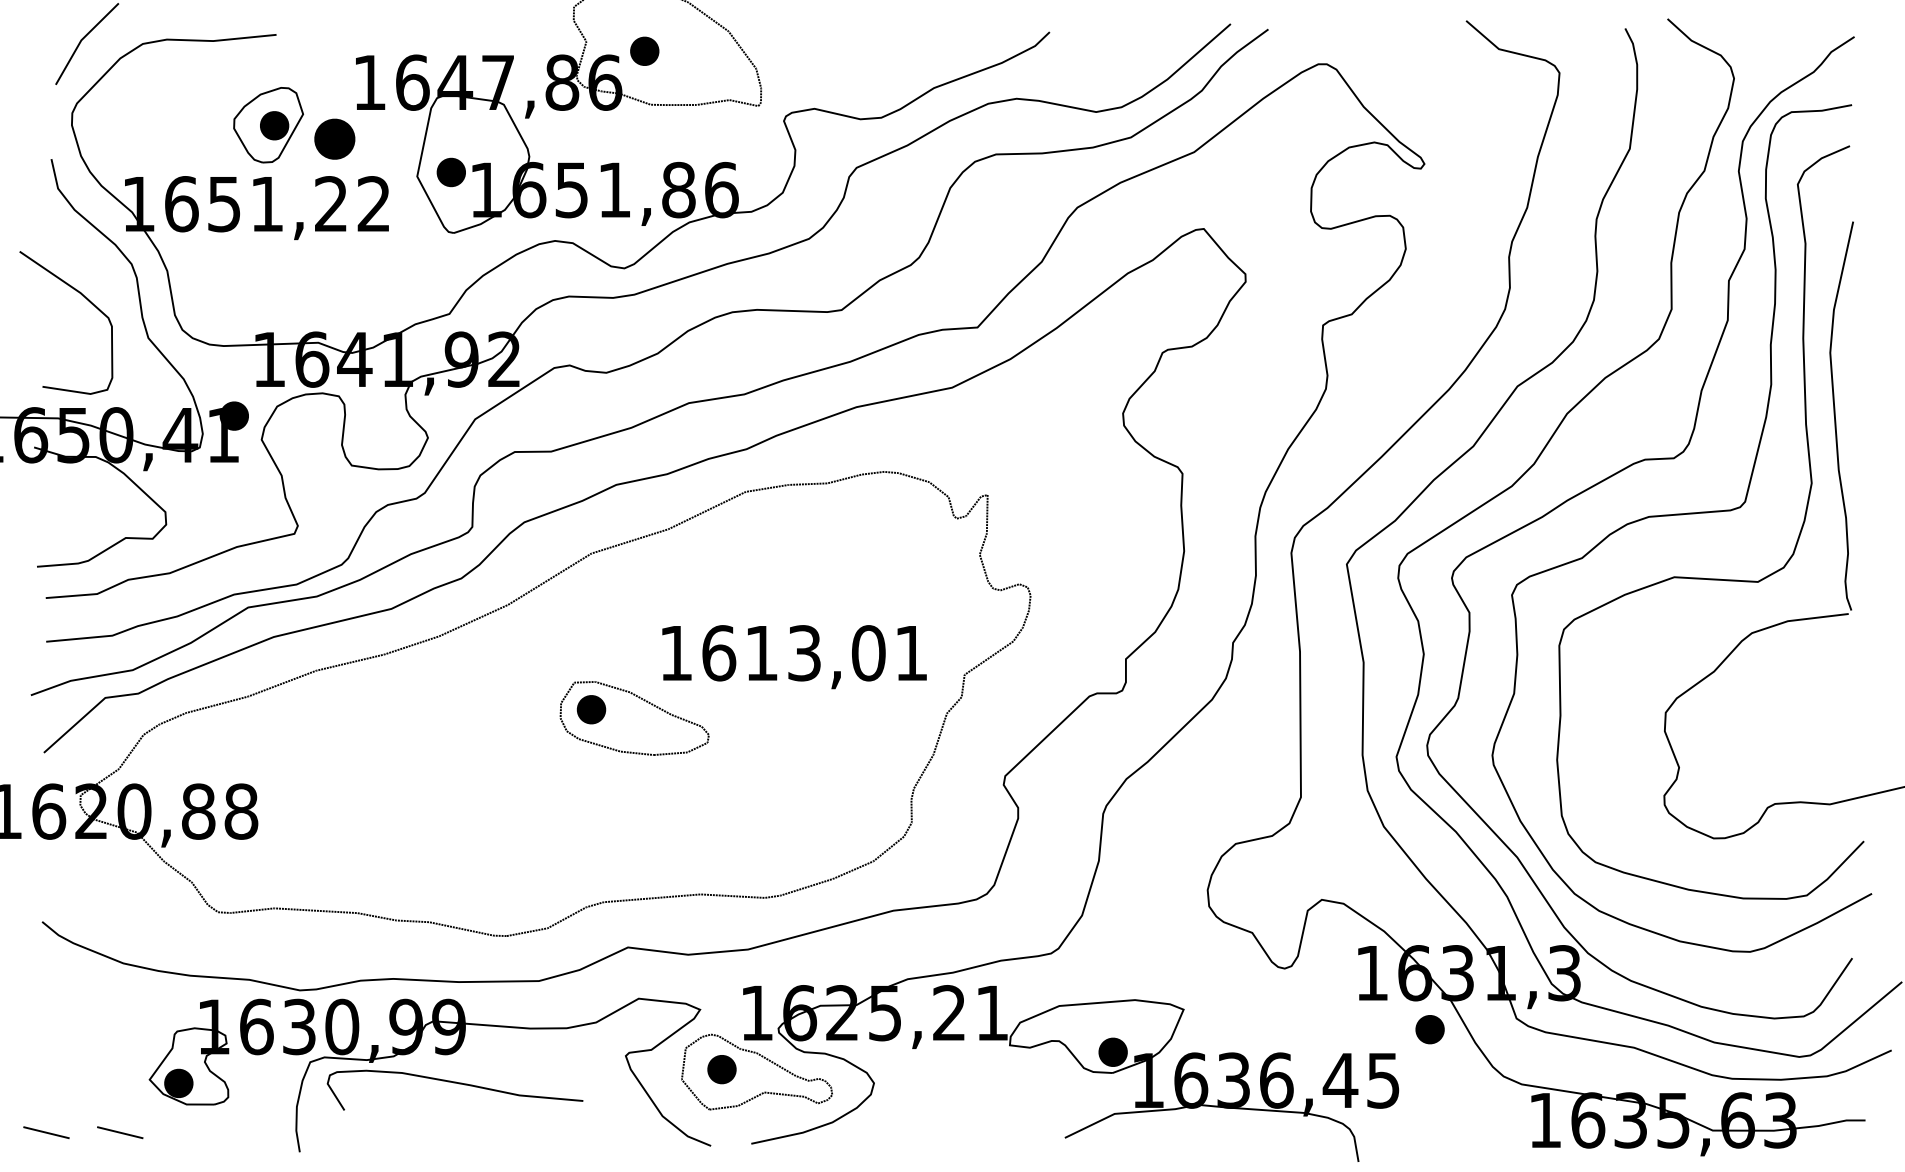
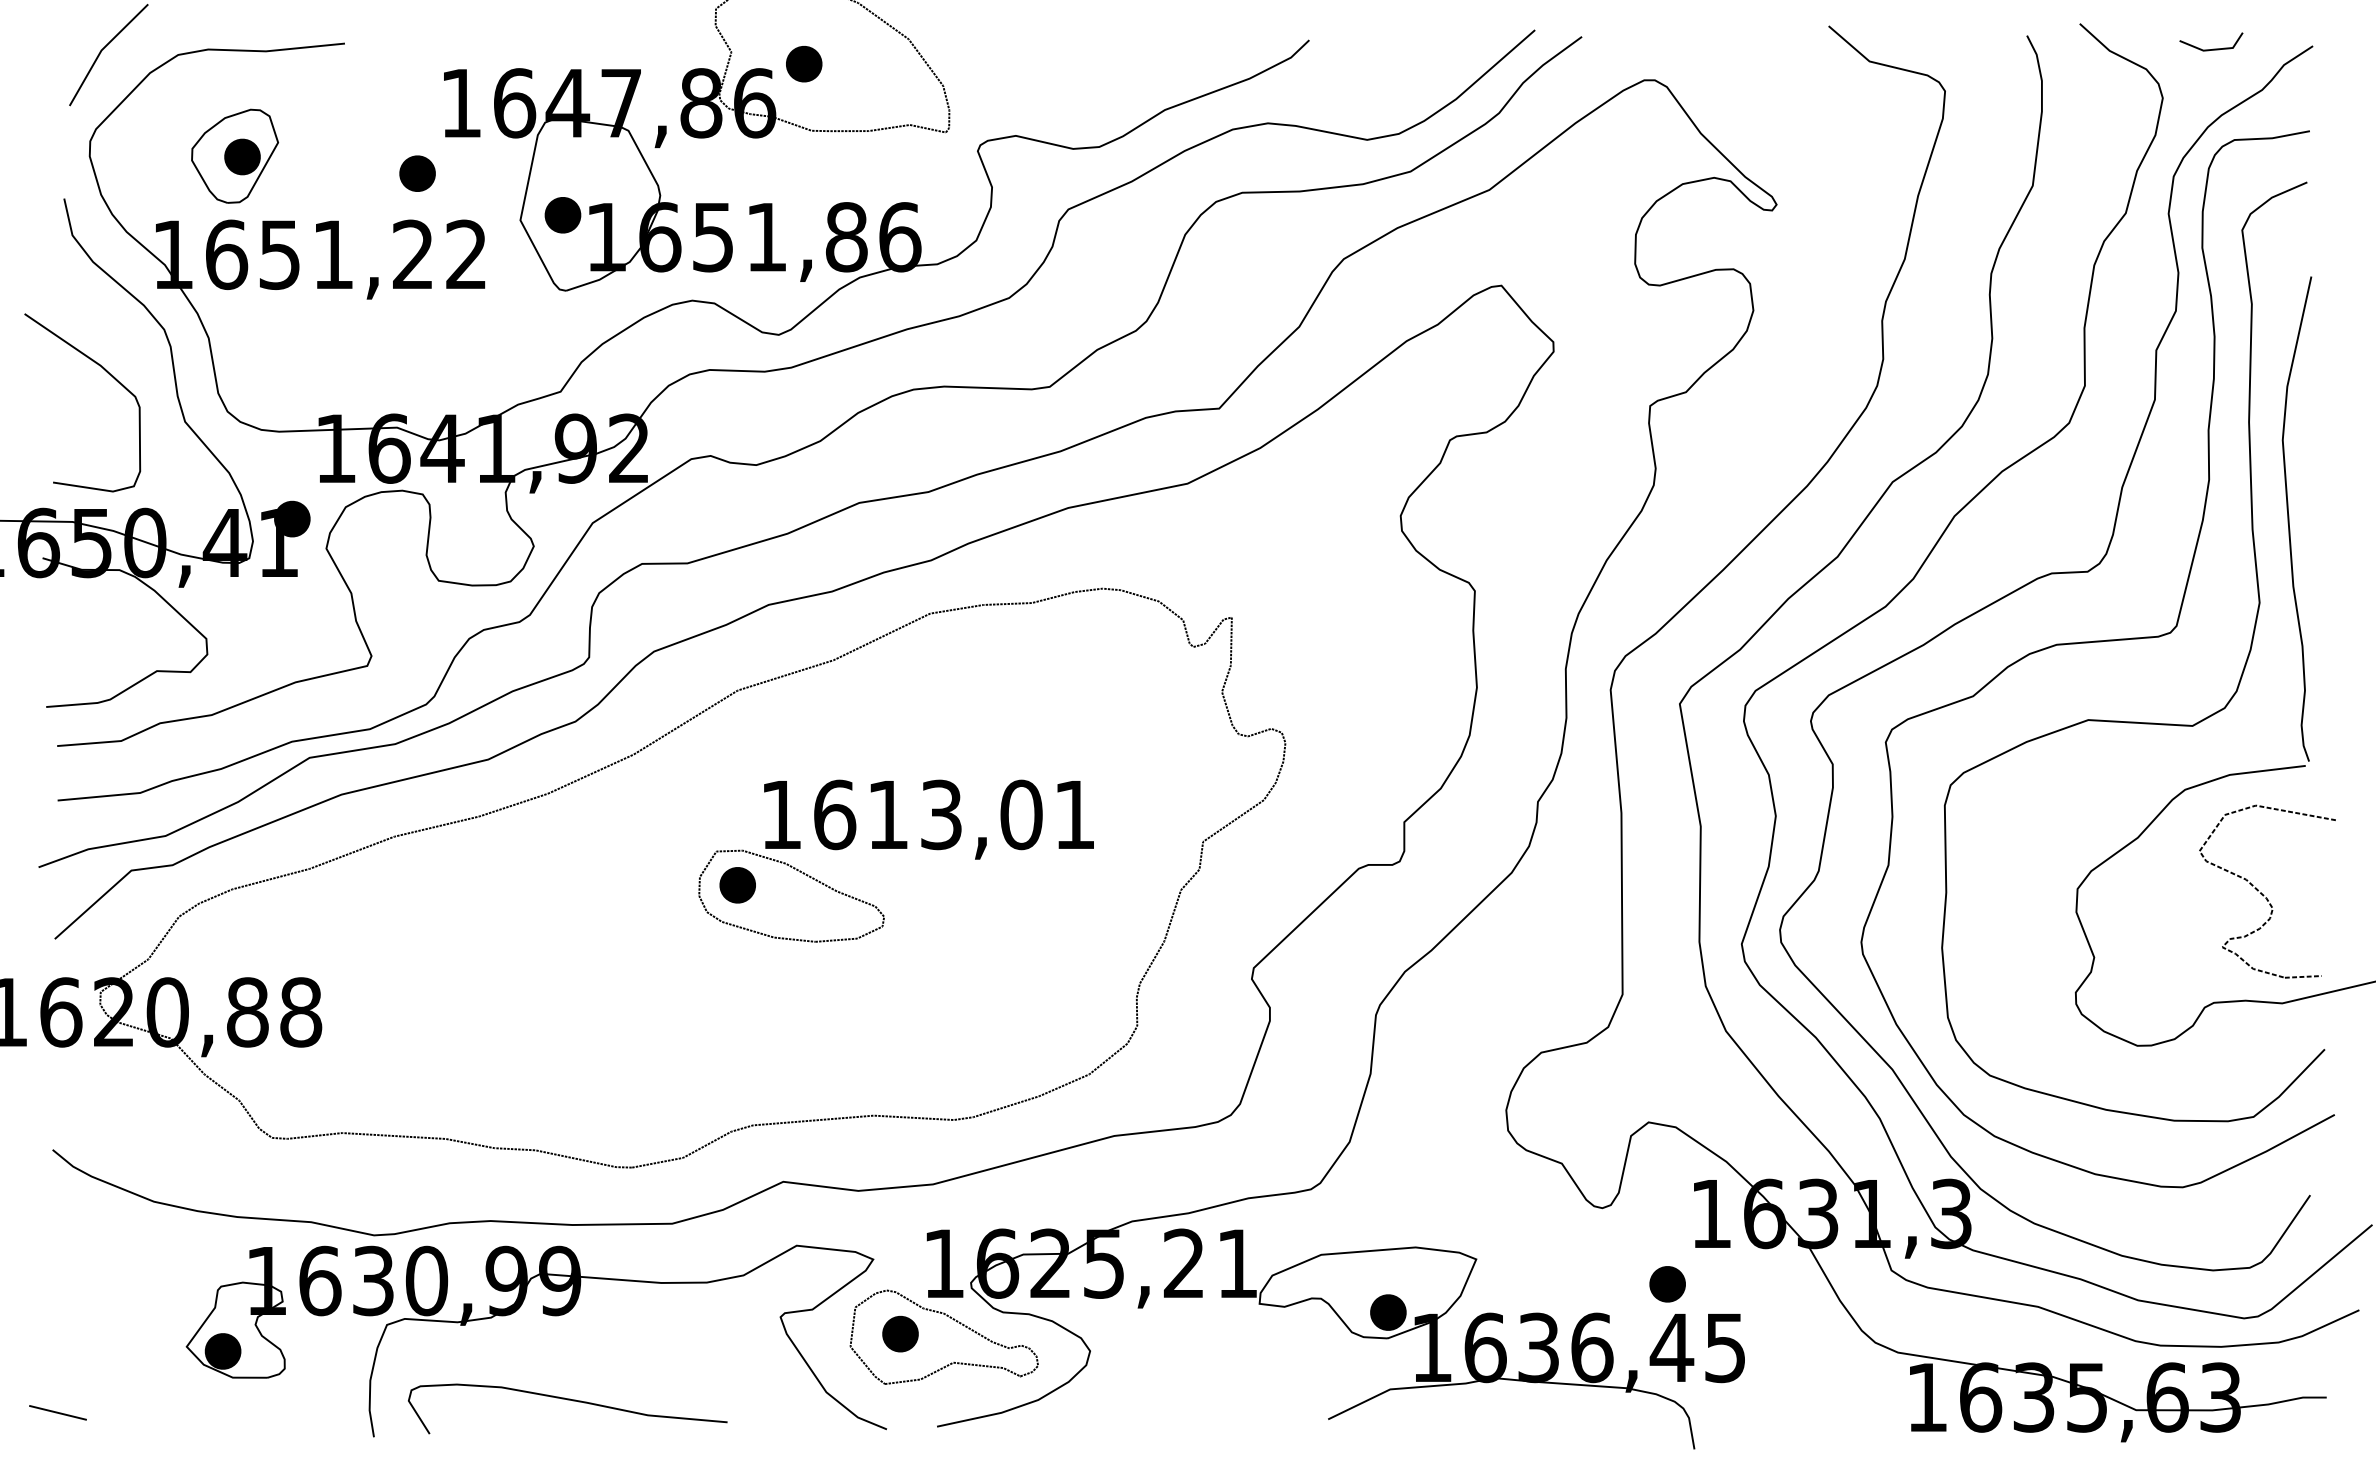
line: (1774, 38) -> (2213, 48), added
part: (268, 124) -> (234, 155), moved
part: (334, 138) -> (417, 173), size x0.71
text: (794, 656) -> (928, 819), moved
part: (1818, 714) -> (2267, 891), added
part: (1429, 1029) -> (1667, 1284), moved
curve: (454, 1083) -> (567, 1400), moved
line: (119, 1132) -> (149, 1412), removed

